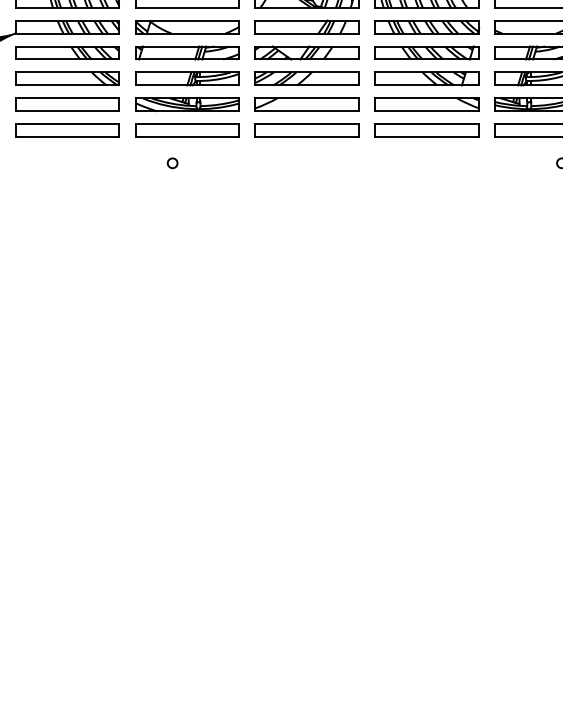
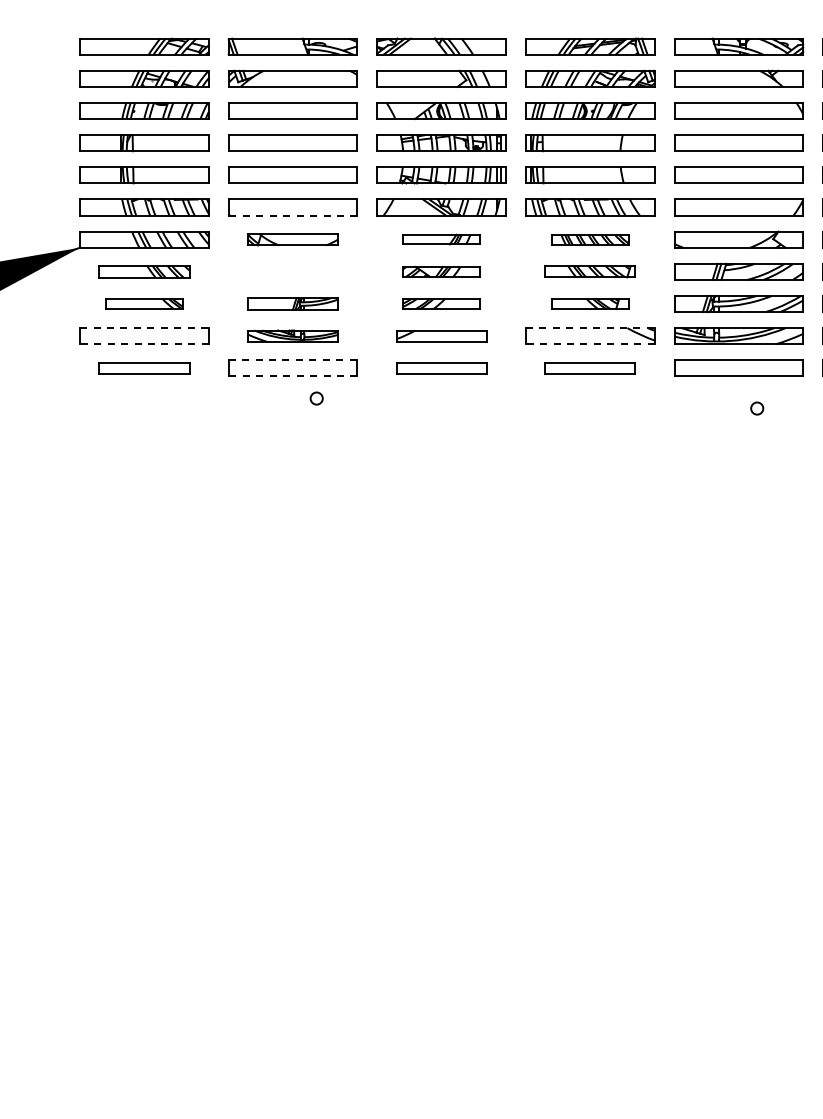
line: (186, 7) -> (292, 215), solid -> dashed
part: (186, 26) -> (292, 239), size x0.7
part: (307, 26) -> (441, 239), size x0.6
part: (427, 26) -> (590, 239), size x0.6
part: (67, 52) -> (144, 271), size x0.7
part: (186, 52) -> (292, 271), removed
part: (307, 52) -> (441, 271), size x0.6
part: (427, 52) -> (590, 271), size x0.7
part: (67, 78) -> (144, 303), size x0.6
part: (186, 78) -> (292, 303), size x0.7
part: (307, 78) -> (441, 303), size x0.6
part: (427, 79) -> (590, 304), size x0.6
line: (67, 98) -> (144, 328), solid -> dashed
line: (427, 98) -> (590, 328), solid -> dashed
part: (186, 104) -> (292, 335), size x0.7
part: (307, 104) -> (441, 335), size x0.7
line: (66, 111) -> (143, 344), solid -> dashed
line: (426, 111) -> (589, 344), solid -> dashed
line: (187, 124) -> (293, 360), solid -> dashed
part: (67, 130) -> (144, 367), size x0.7
part: (307, 130) -> (441, 367), size x0.7
part: (427, 130) -> (590, 367), size x0.7
line: (186, 137) -> (292, 376), solid -> dashed
circle: (172, 163) -> (316, 398), moved

